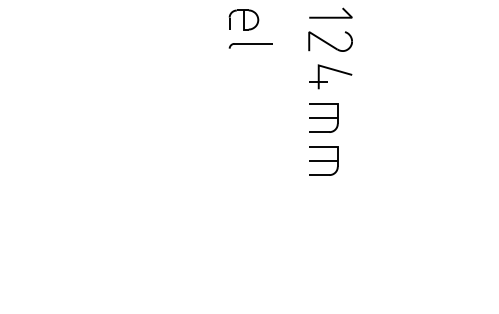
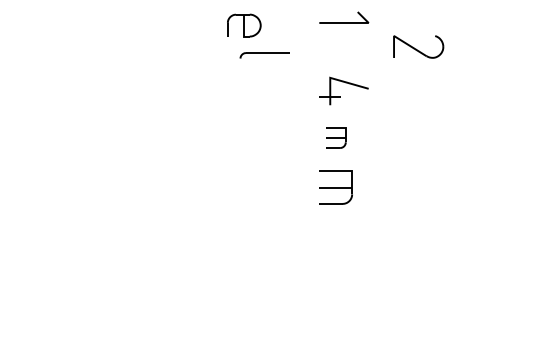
part: (330, 41) -> (418, 46), moved
part: (250, 45) -> (264, 54), moved
part: (323, 117) -> (335, 137), size x0.6

